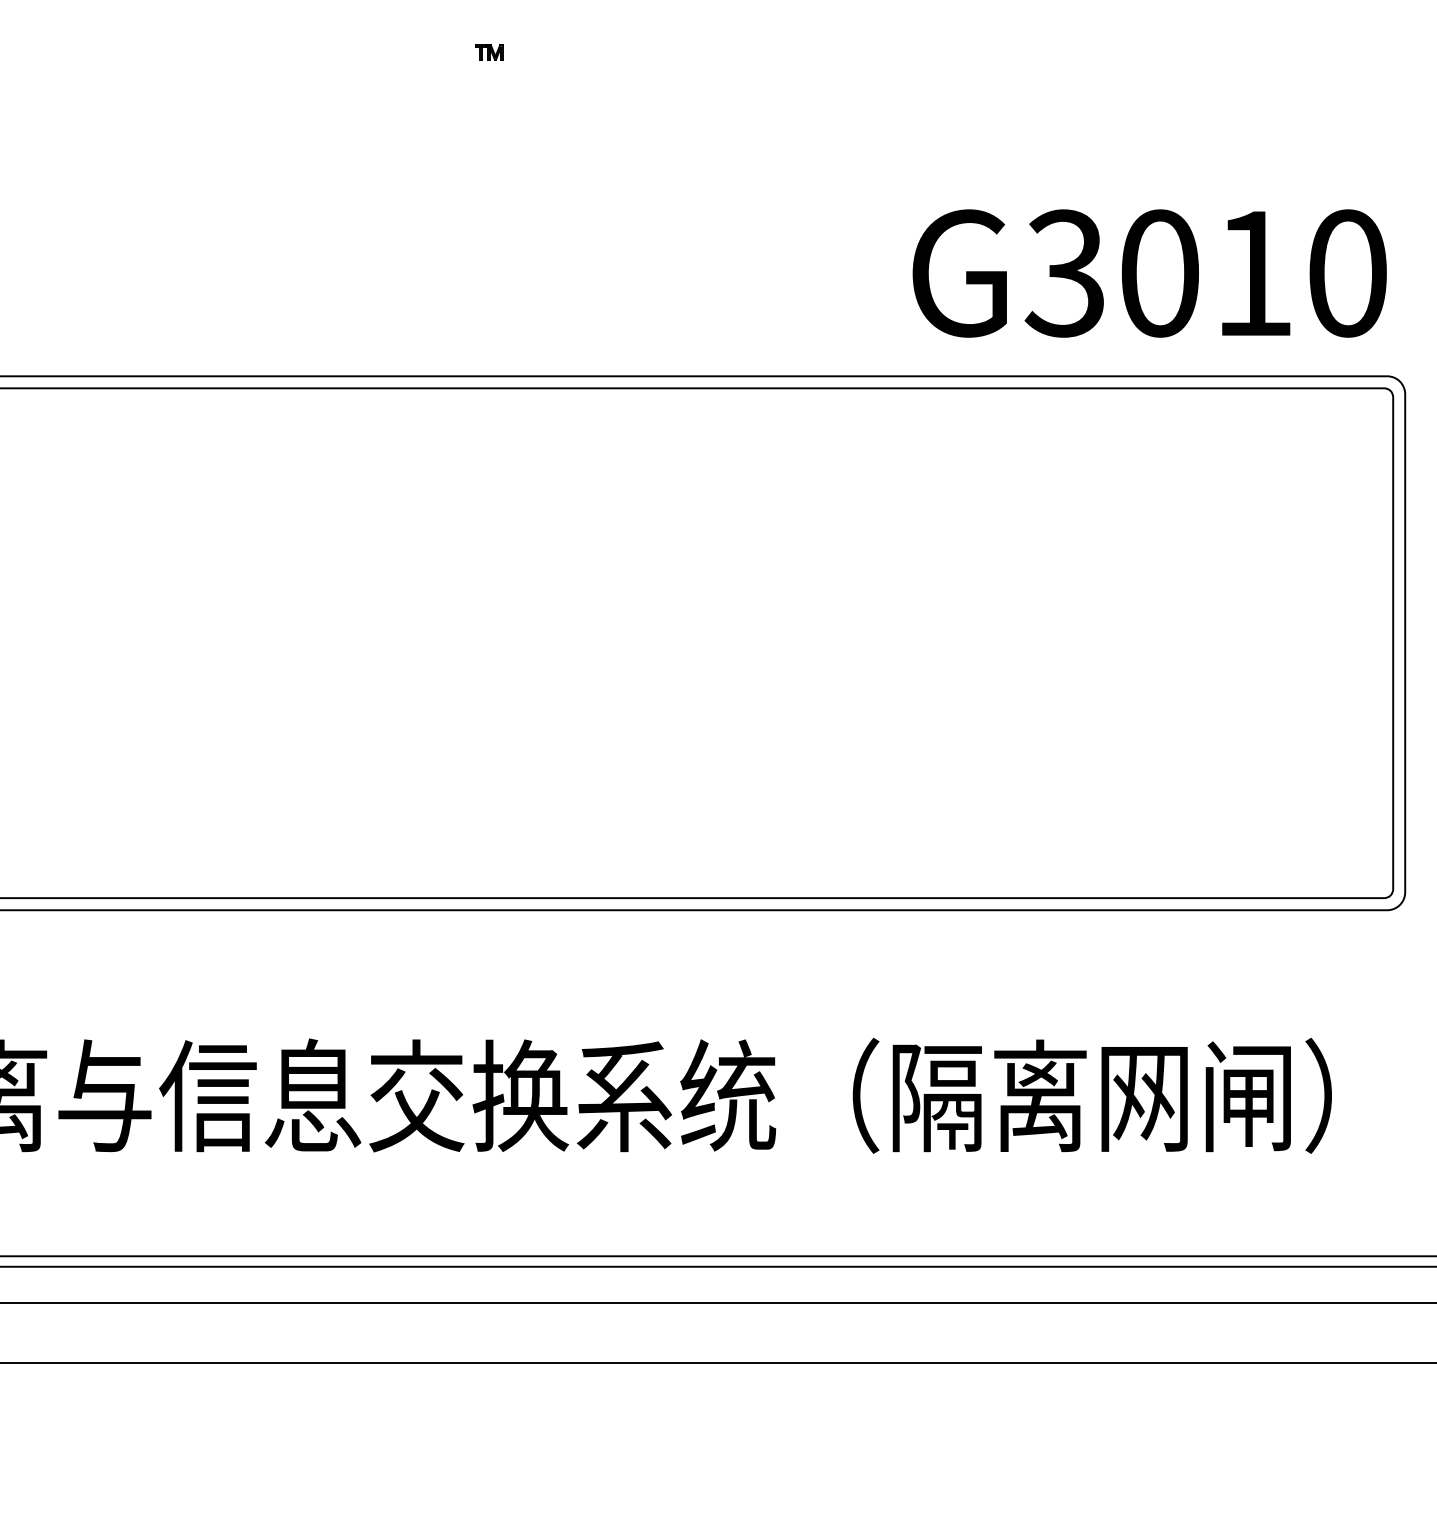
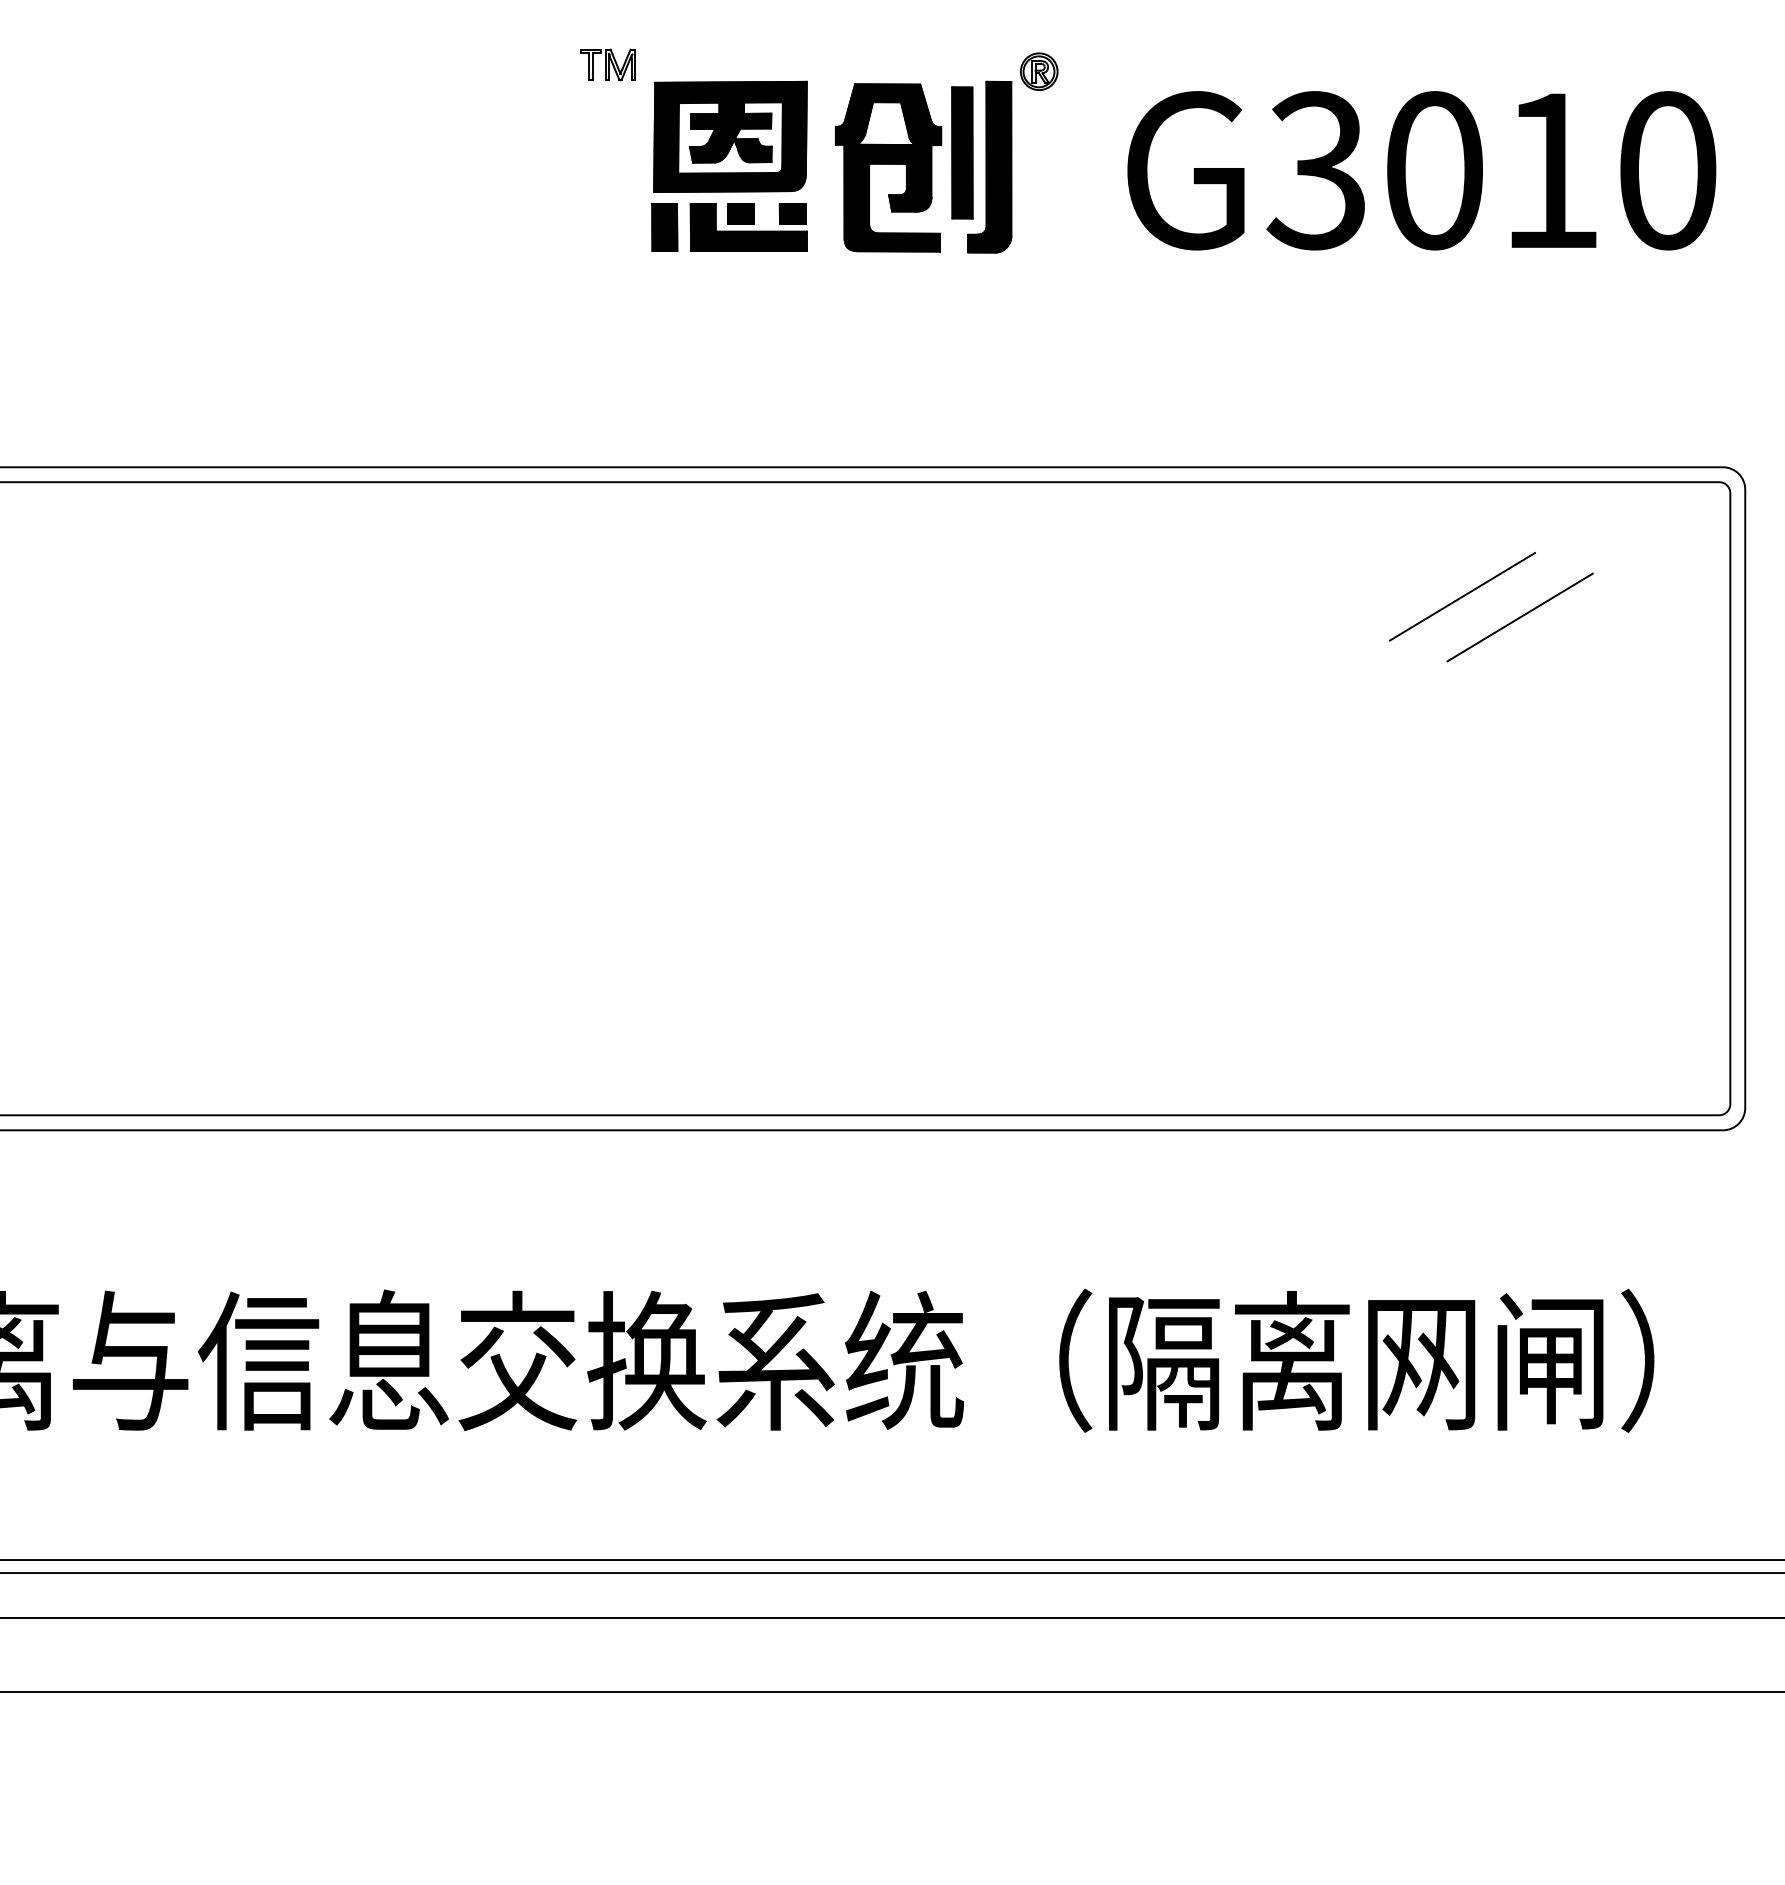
part: (489, 52) -> (608, 65), size x1.67
part: (688, 123) -> (855, 153), added
text: (1149, 273) -> (1421, 170), moved
line: (1177, 480) -> (1462, 596), added
line: (1223, 497) -> (1519, 617), added

